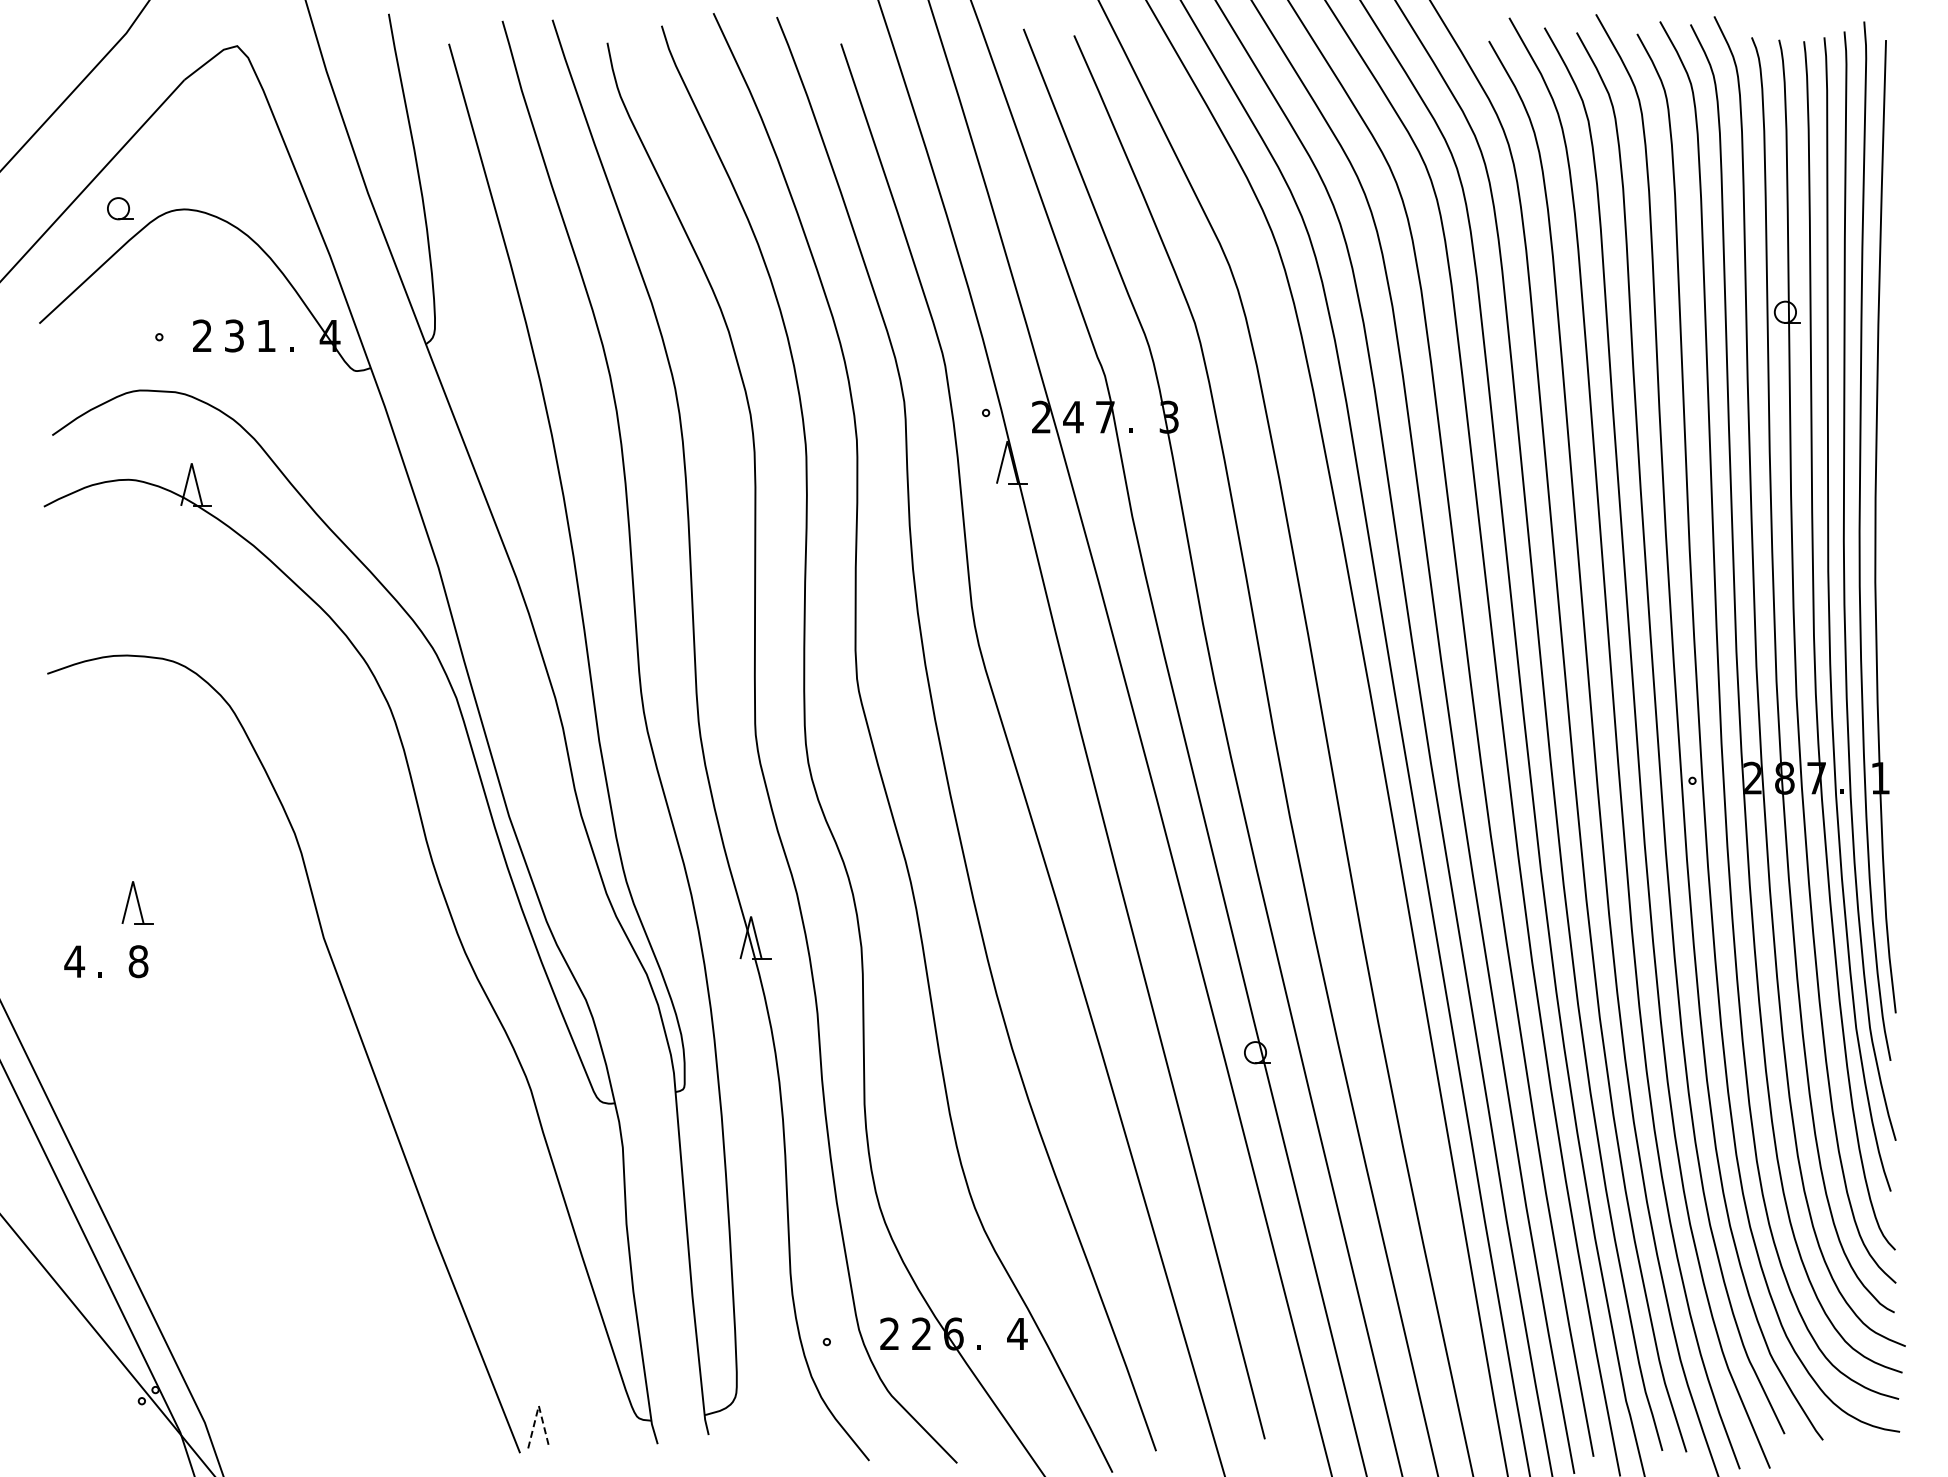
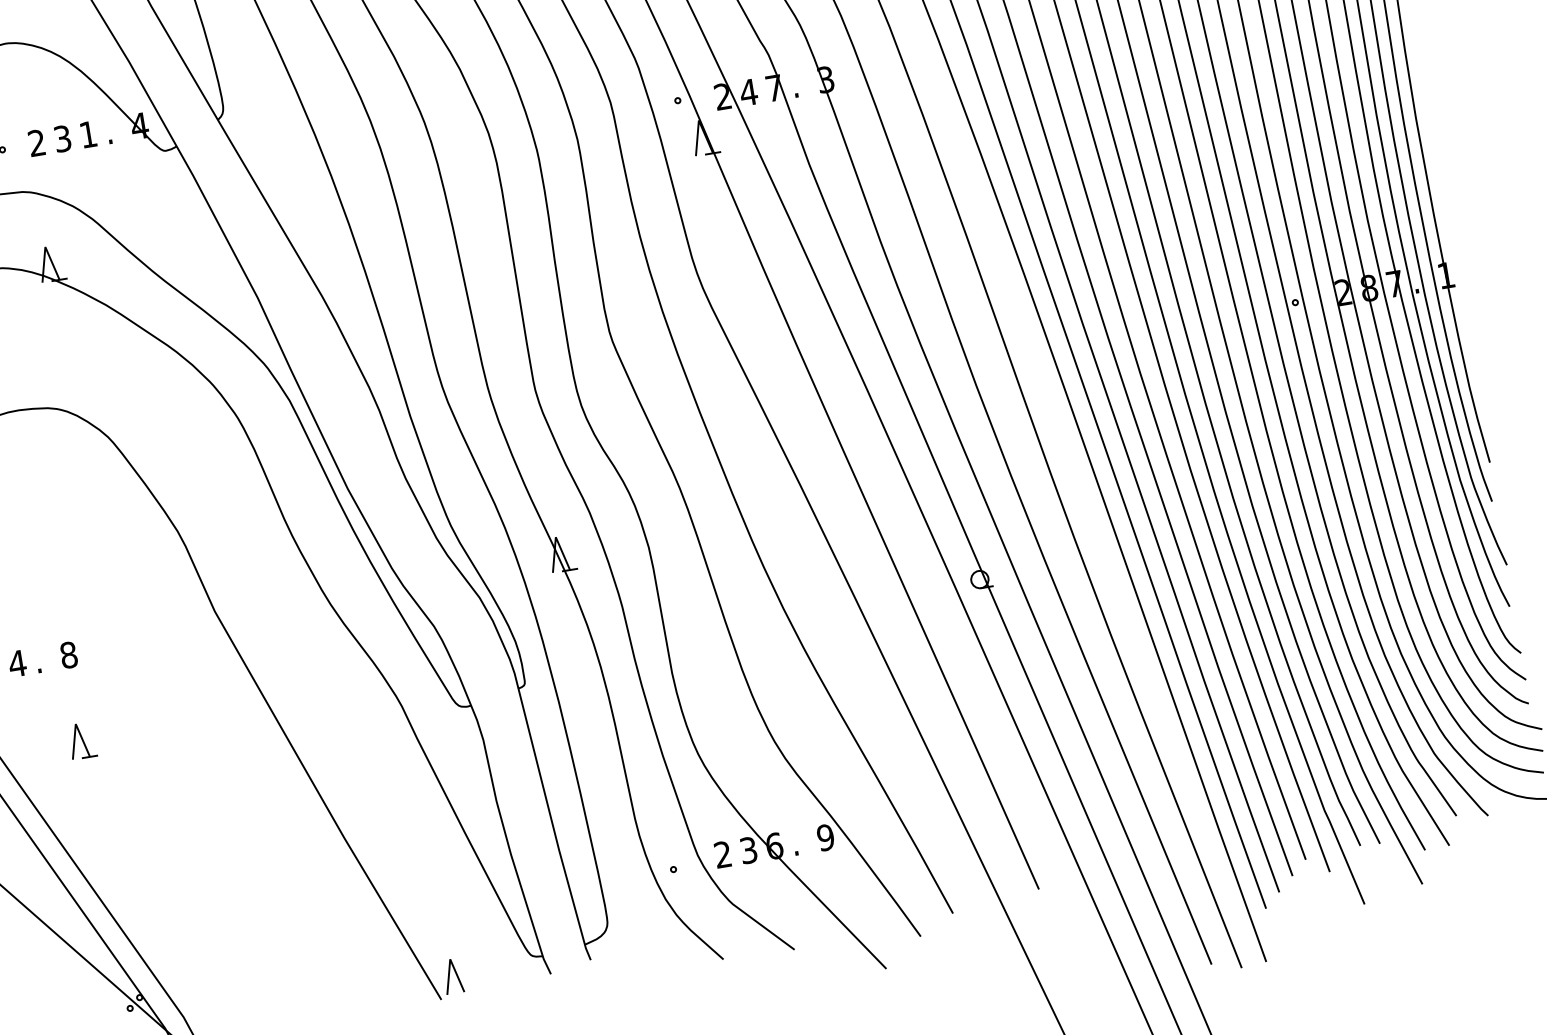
part: (137, 902) -> (82, 740), moved
text: (921, 1333) -> (748, 850), 2 -> 3
text: (1017, 1333) -> (825, 837), 4 -> 9
line: (538, 1405) -> (449, 959), dashed -> solid

